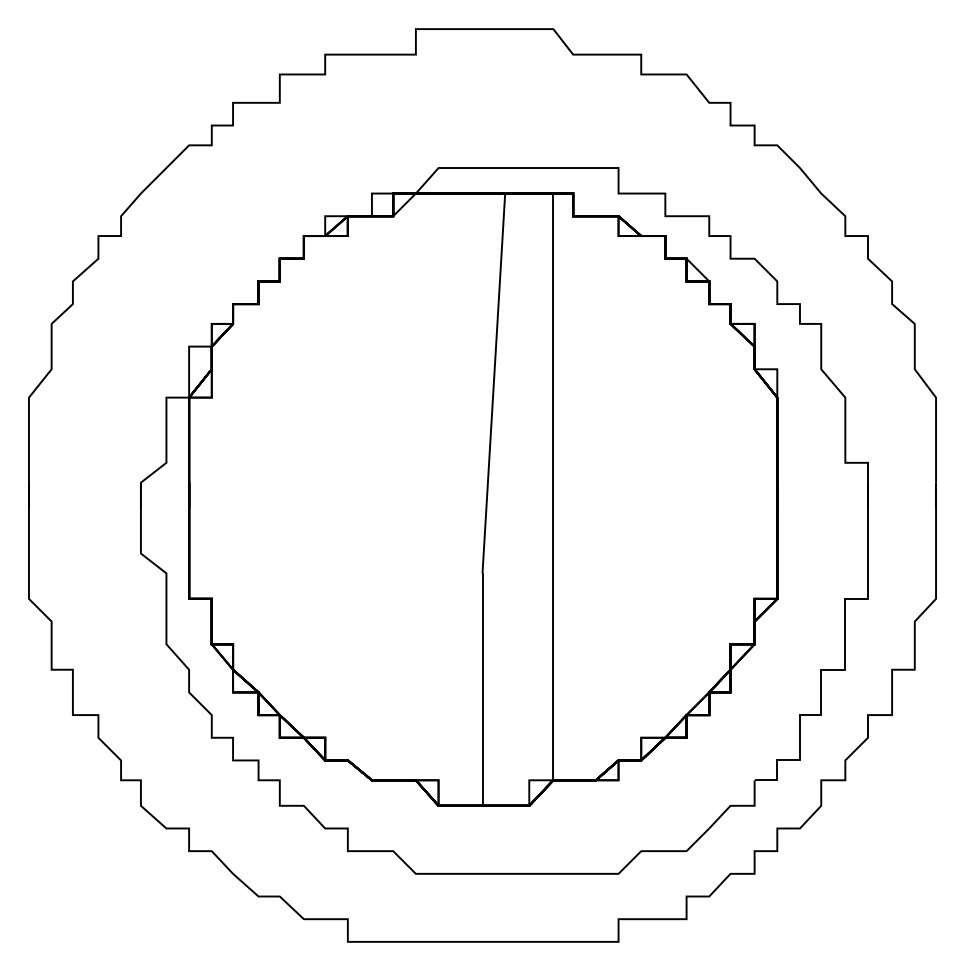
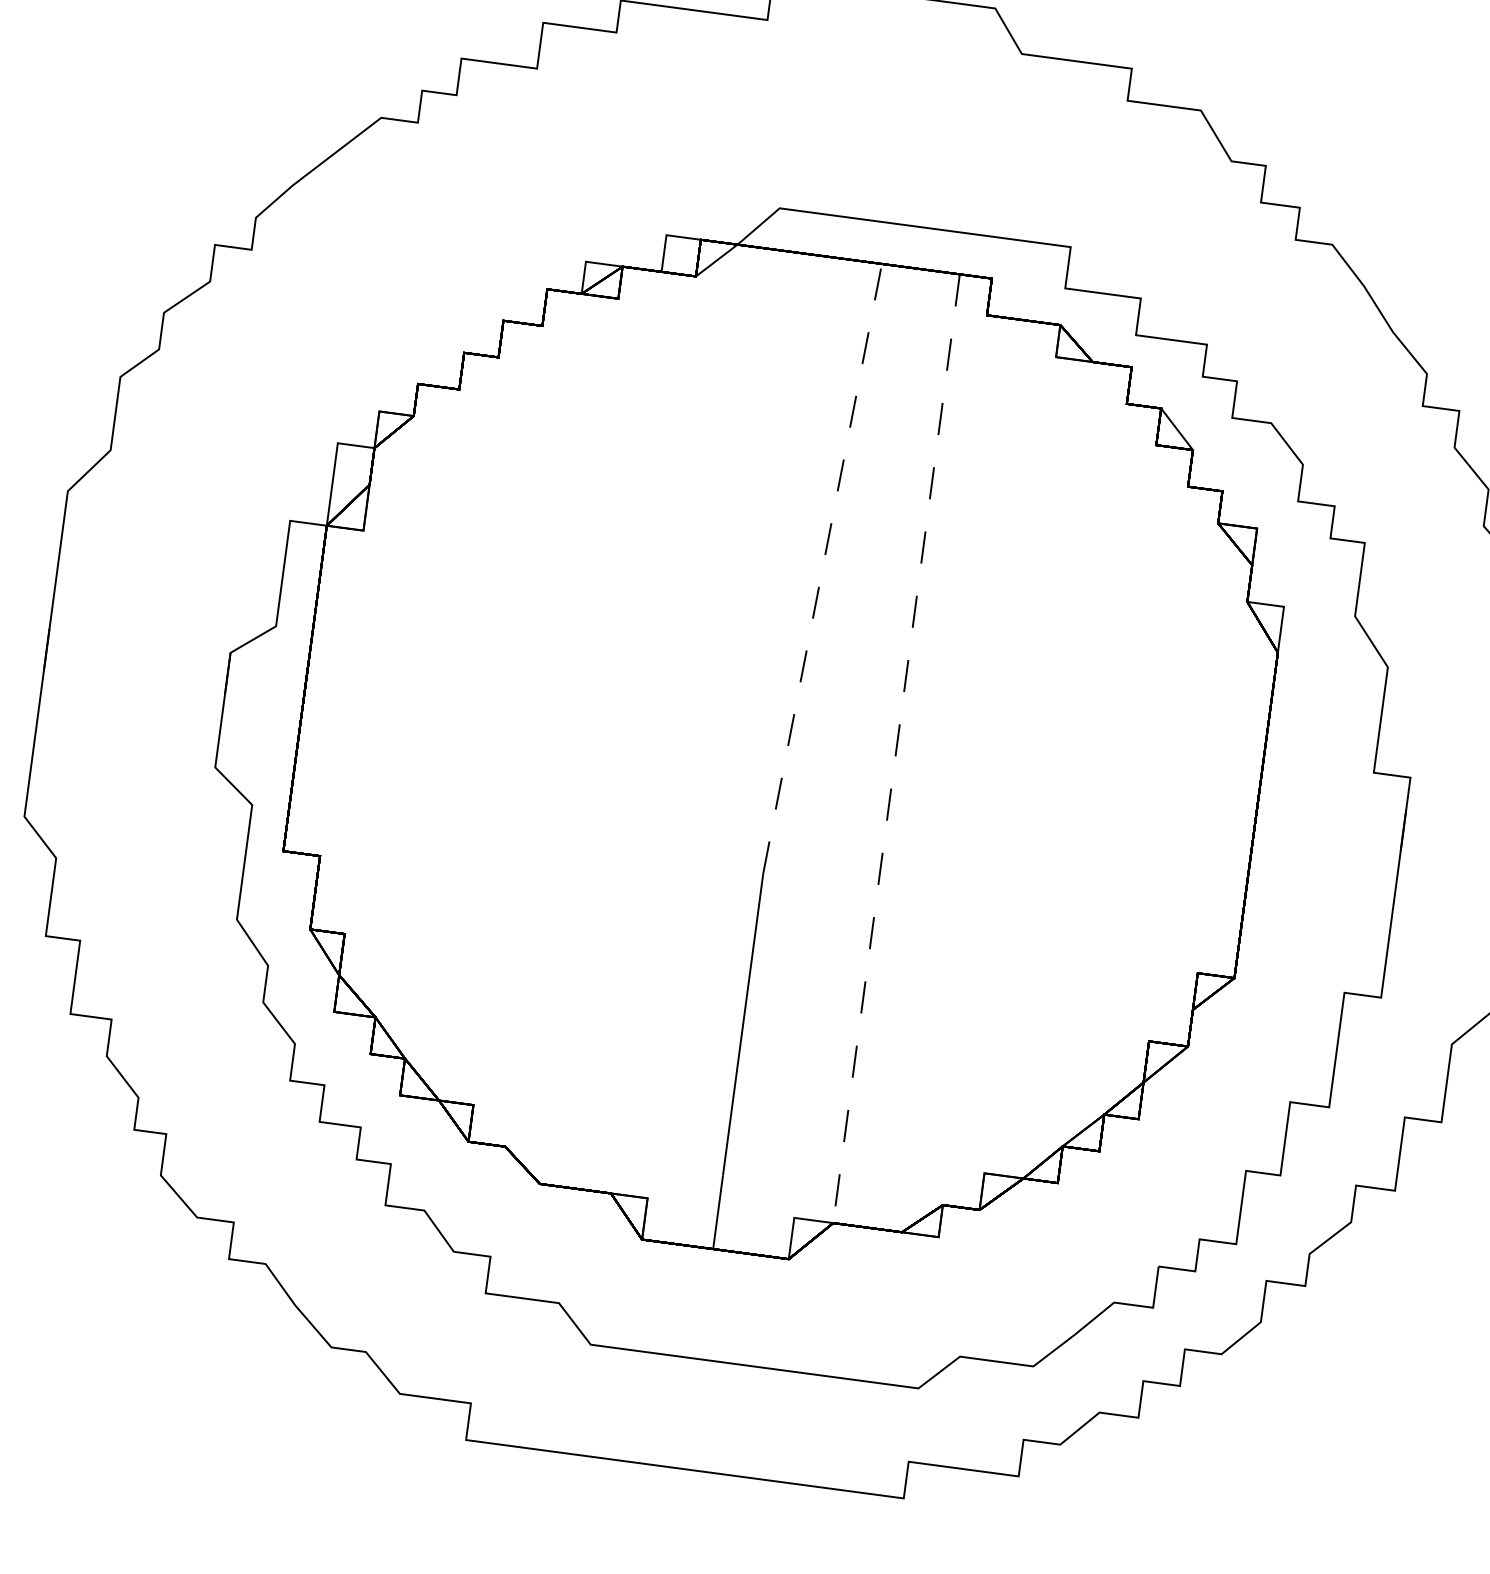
line: (493, 382) -> (822, 566), solid -> dashed
line: (553, 487) -> (896, 749), solid -> dashed

